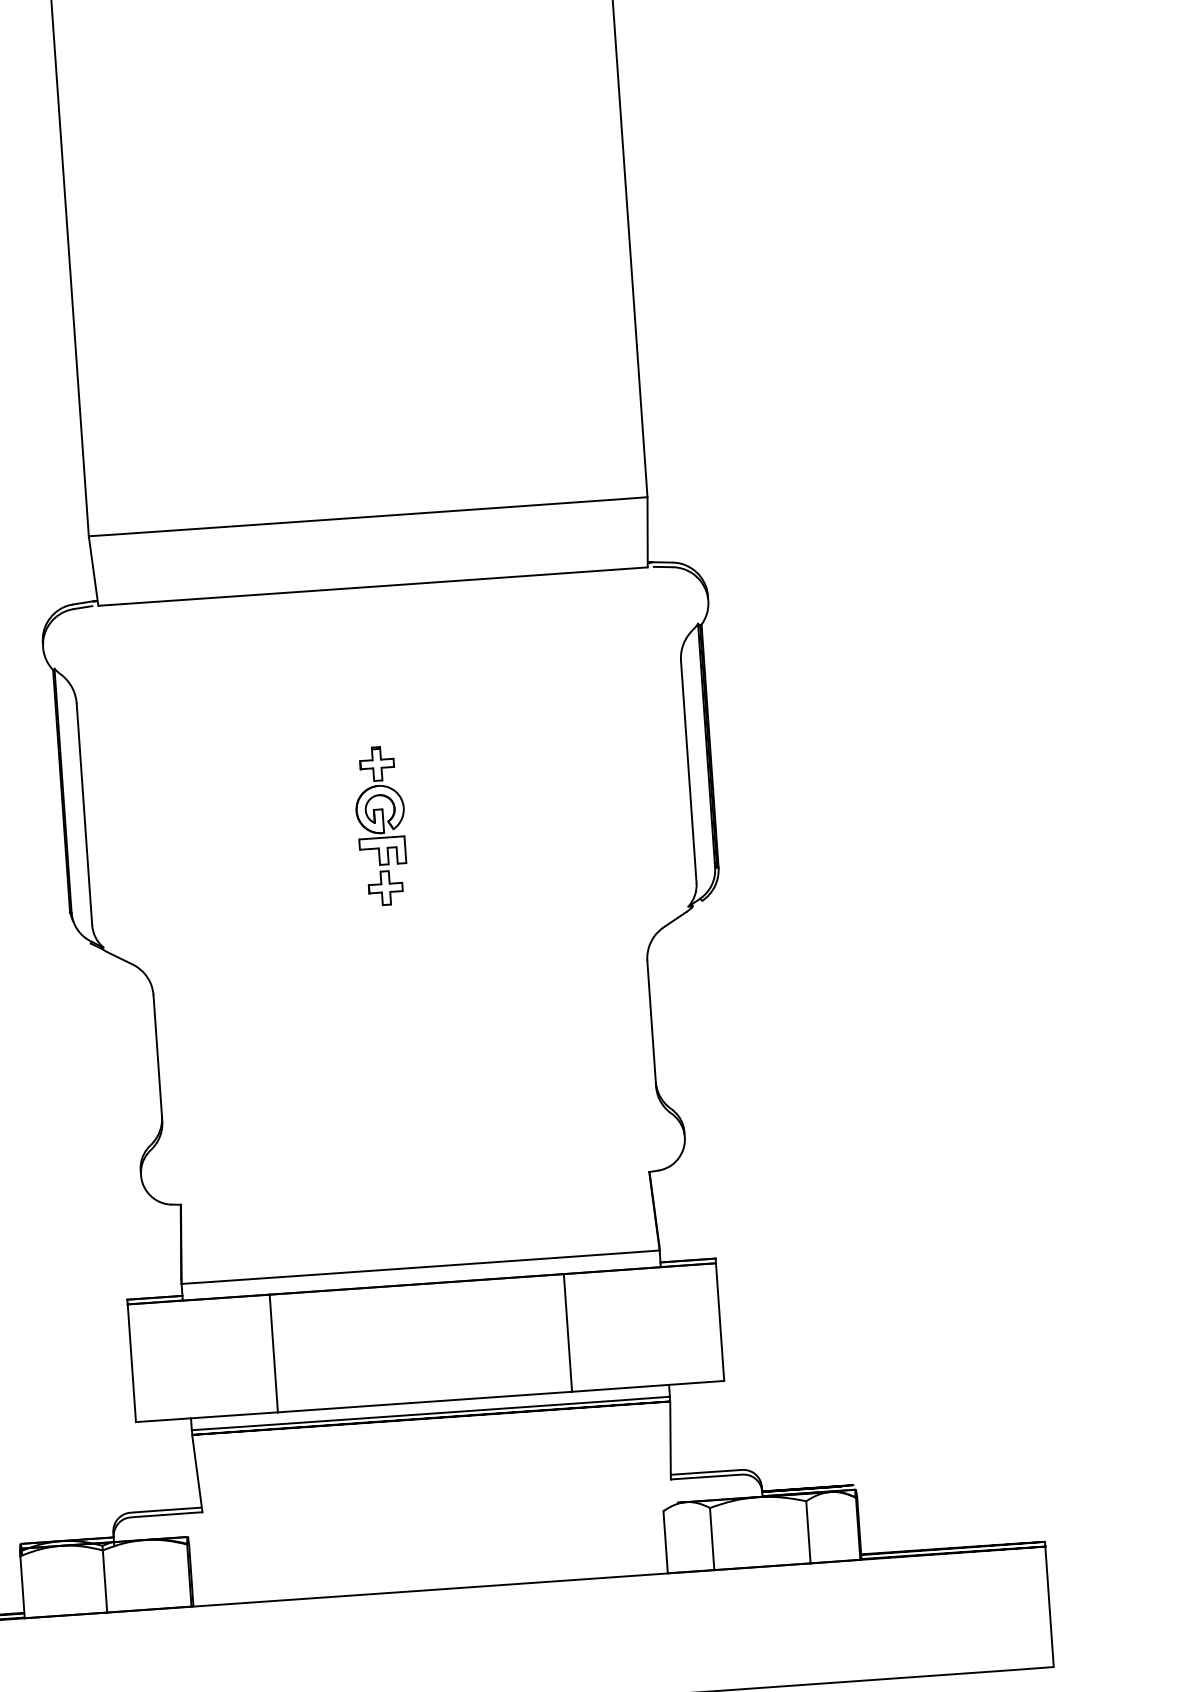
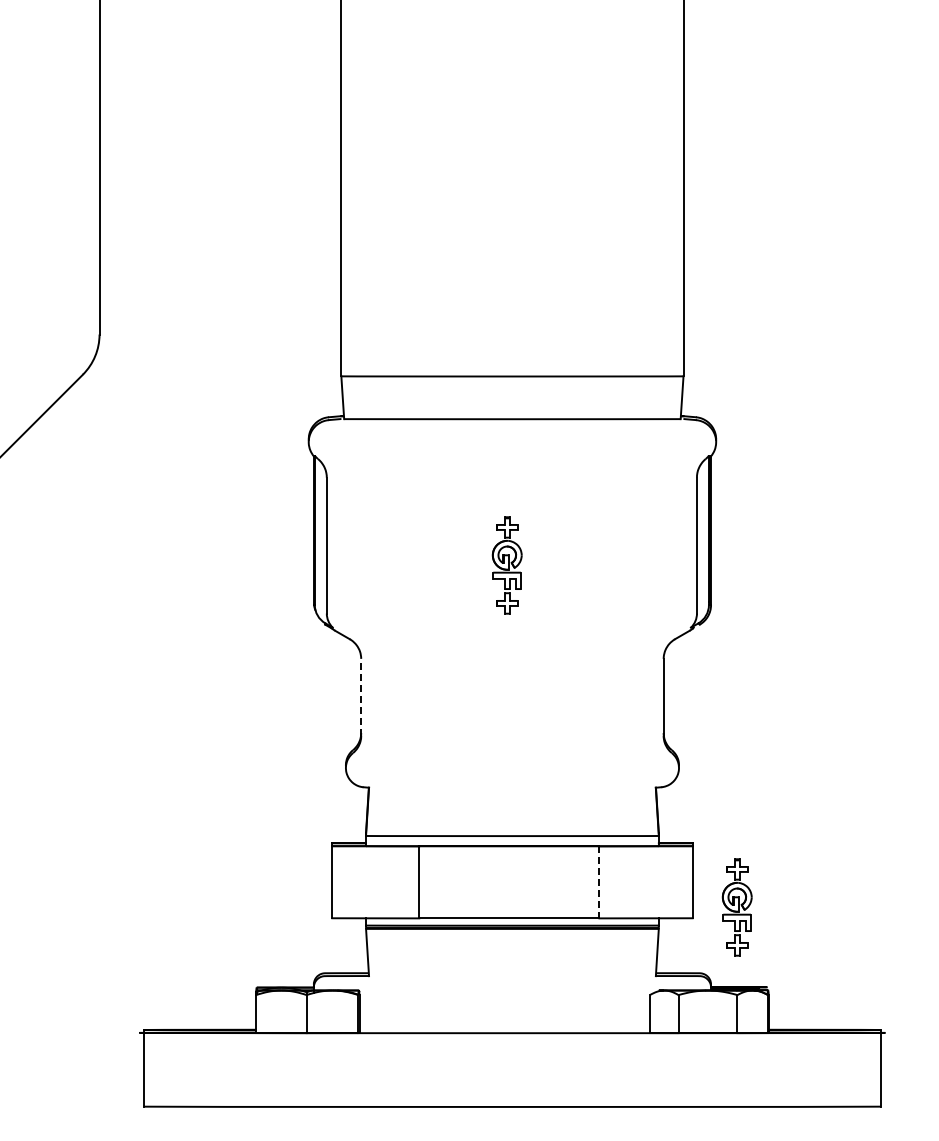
line: (158, 1058) -> (361, 697), solid -> dashed
line: (568, 1333) -> (599, 882), solid -> dashed
part: (794, 1358) -> (736, 907), added

